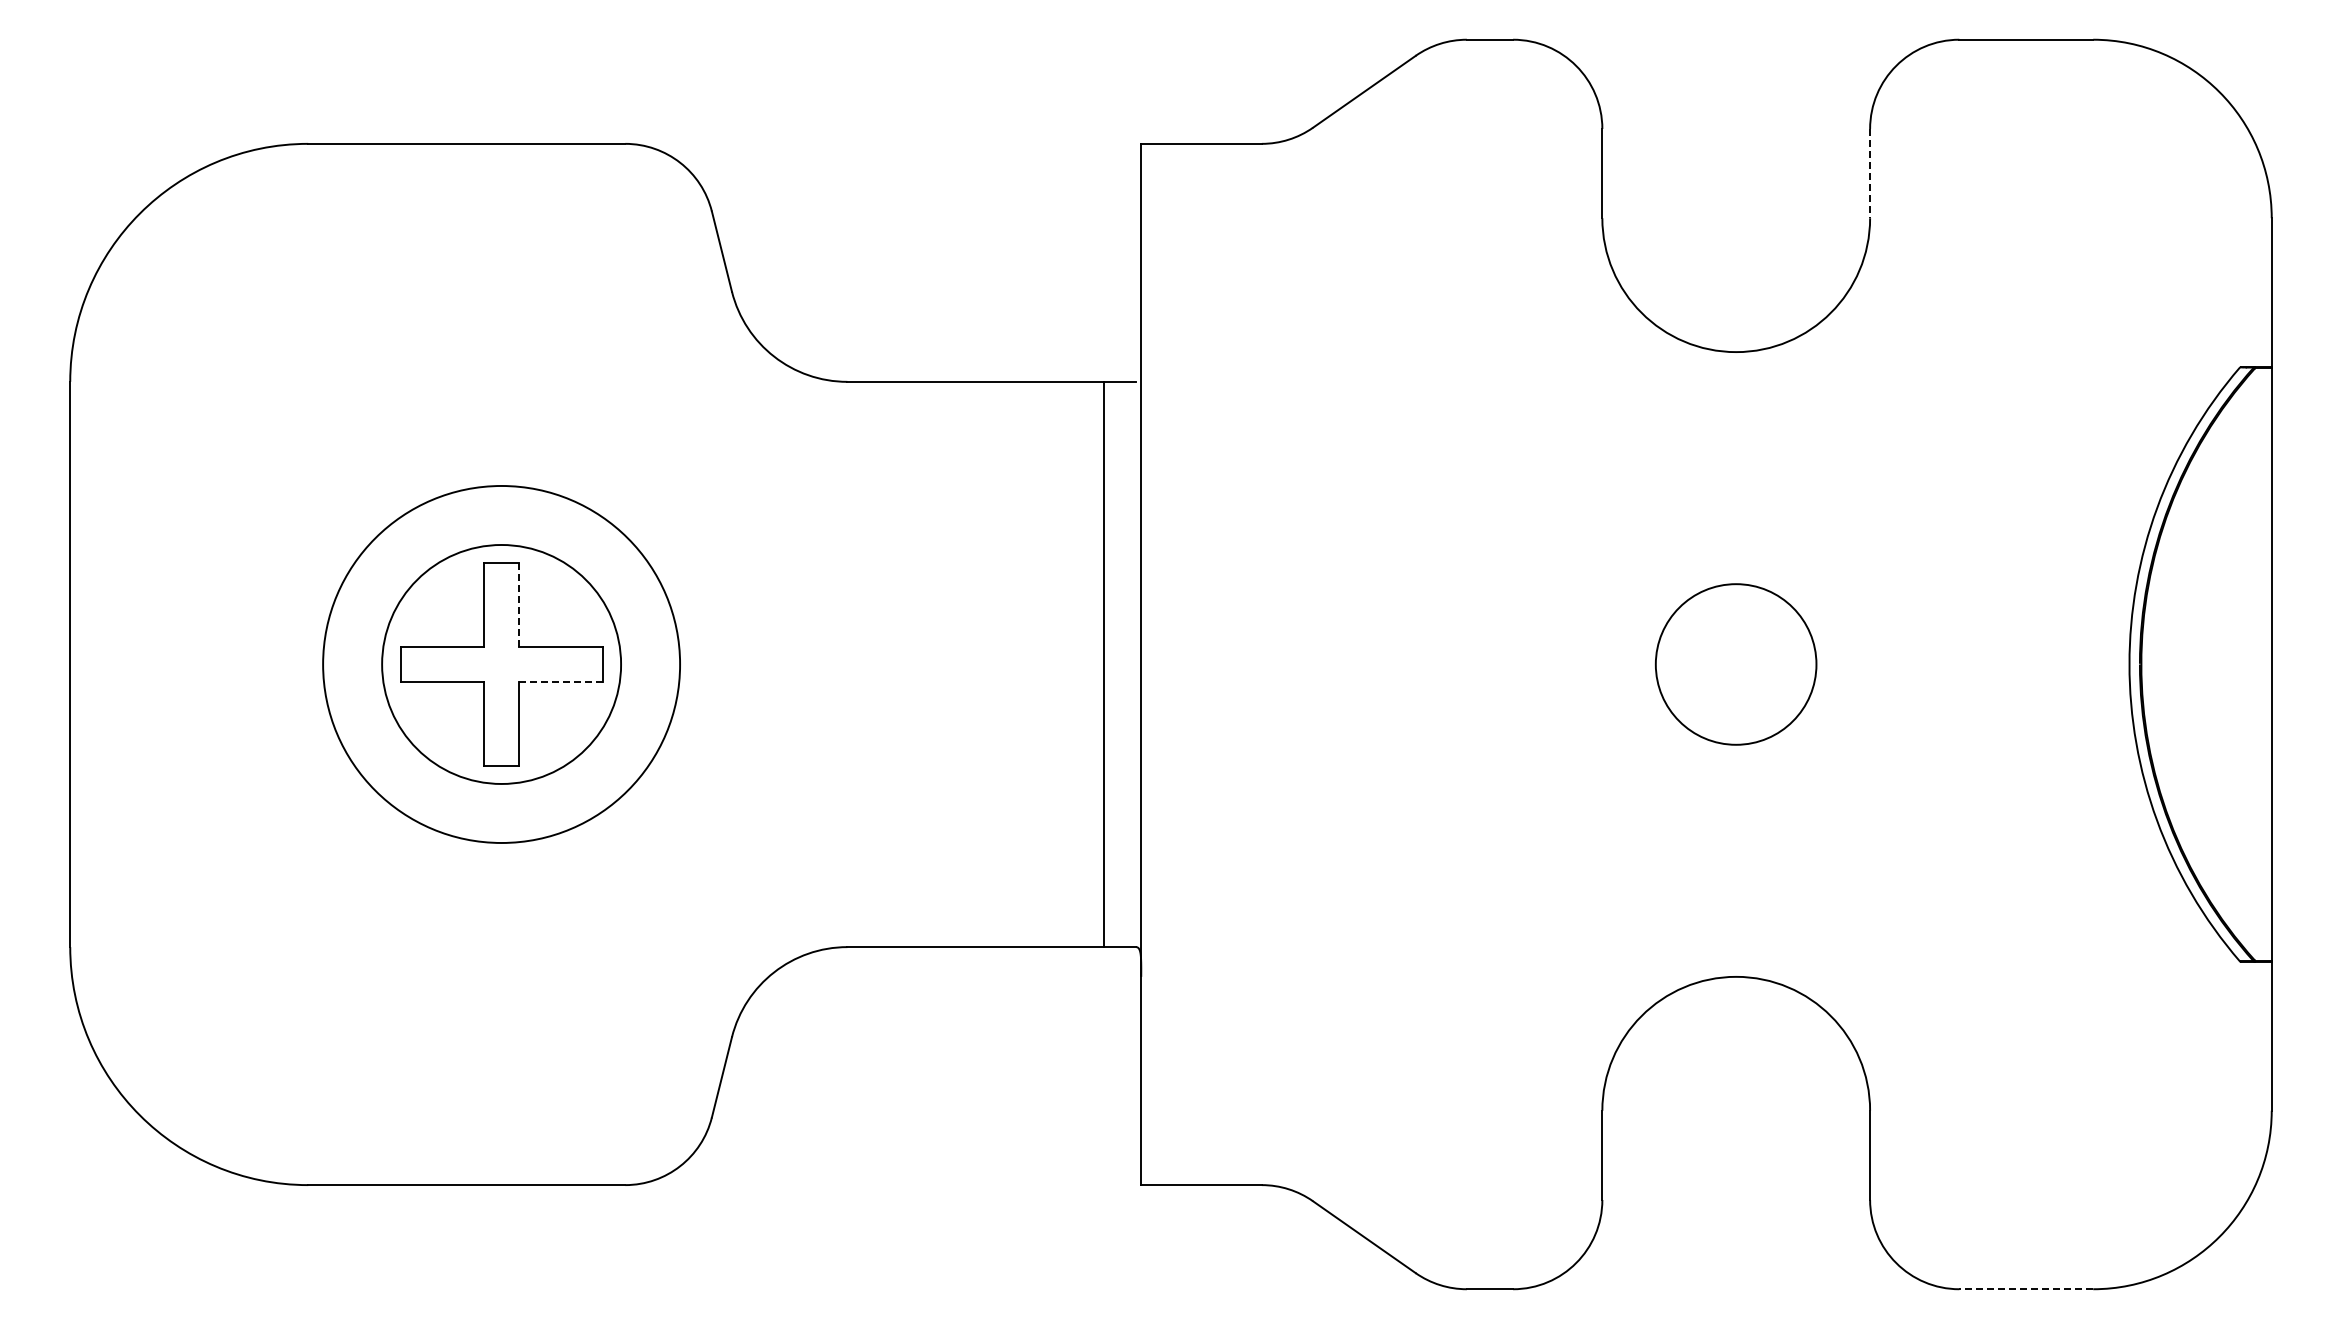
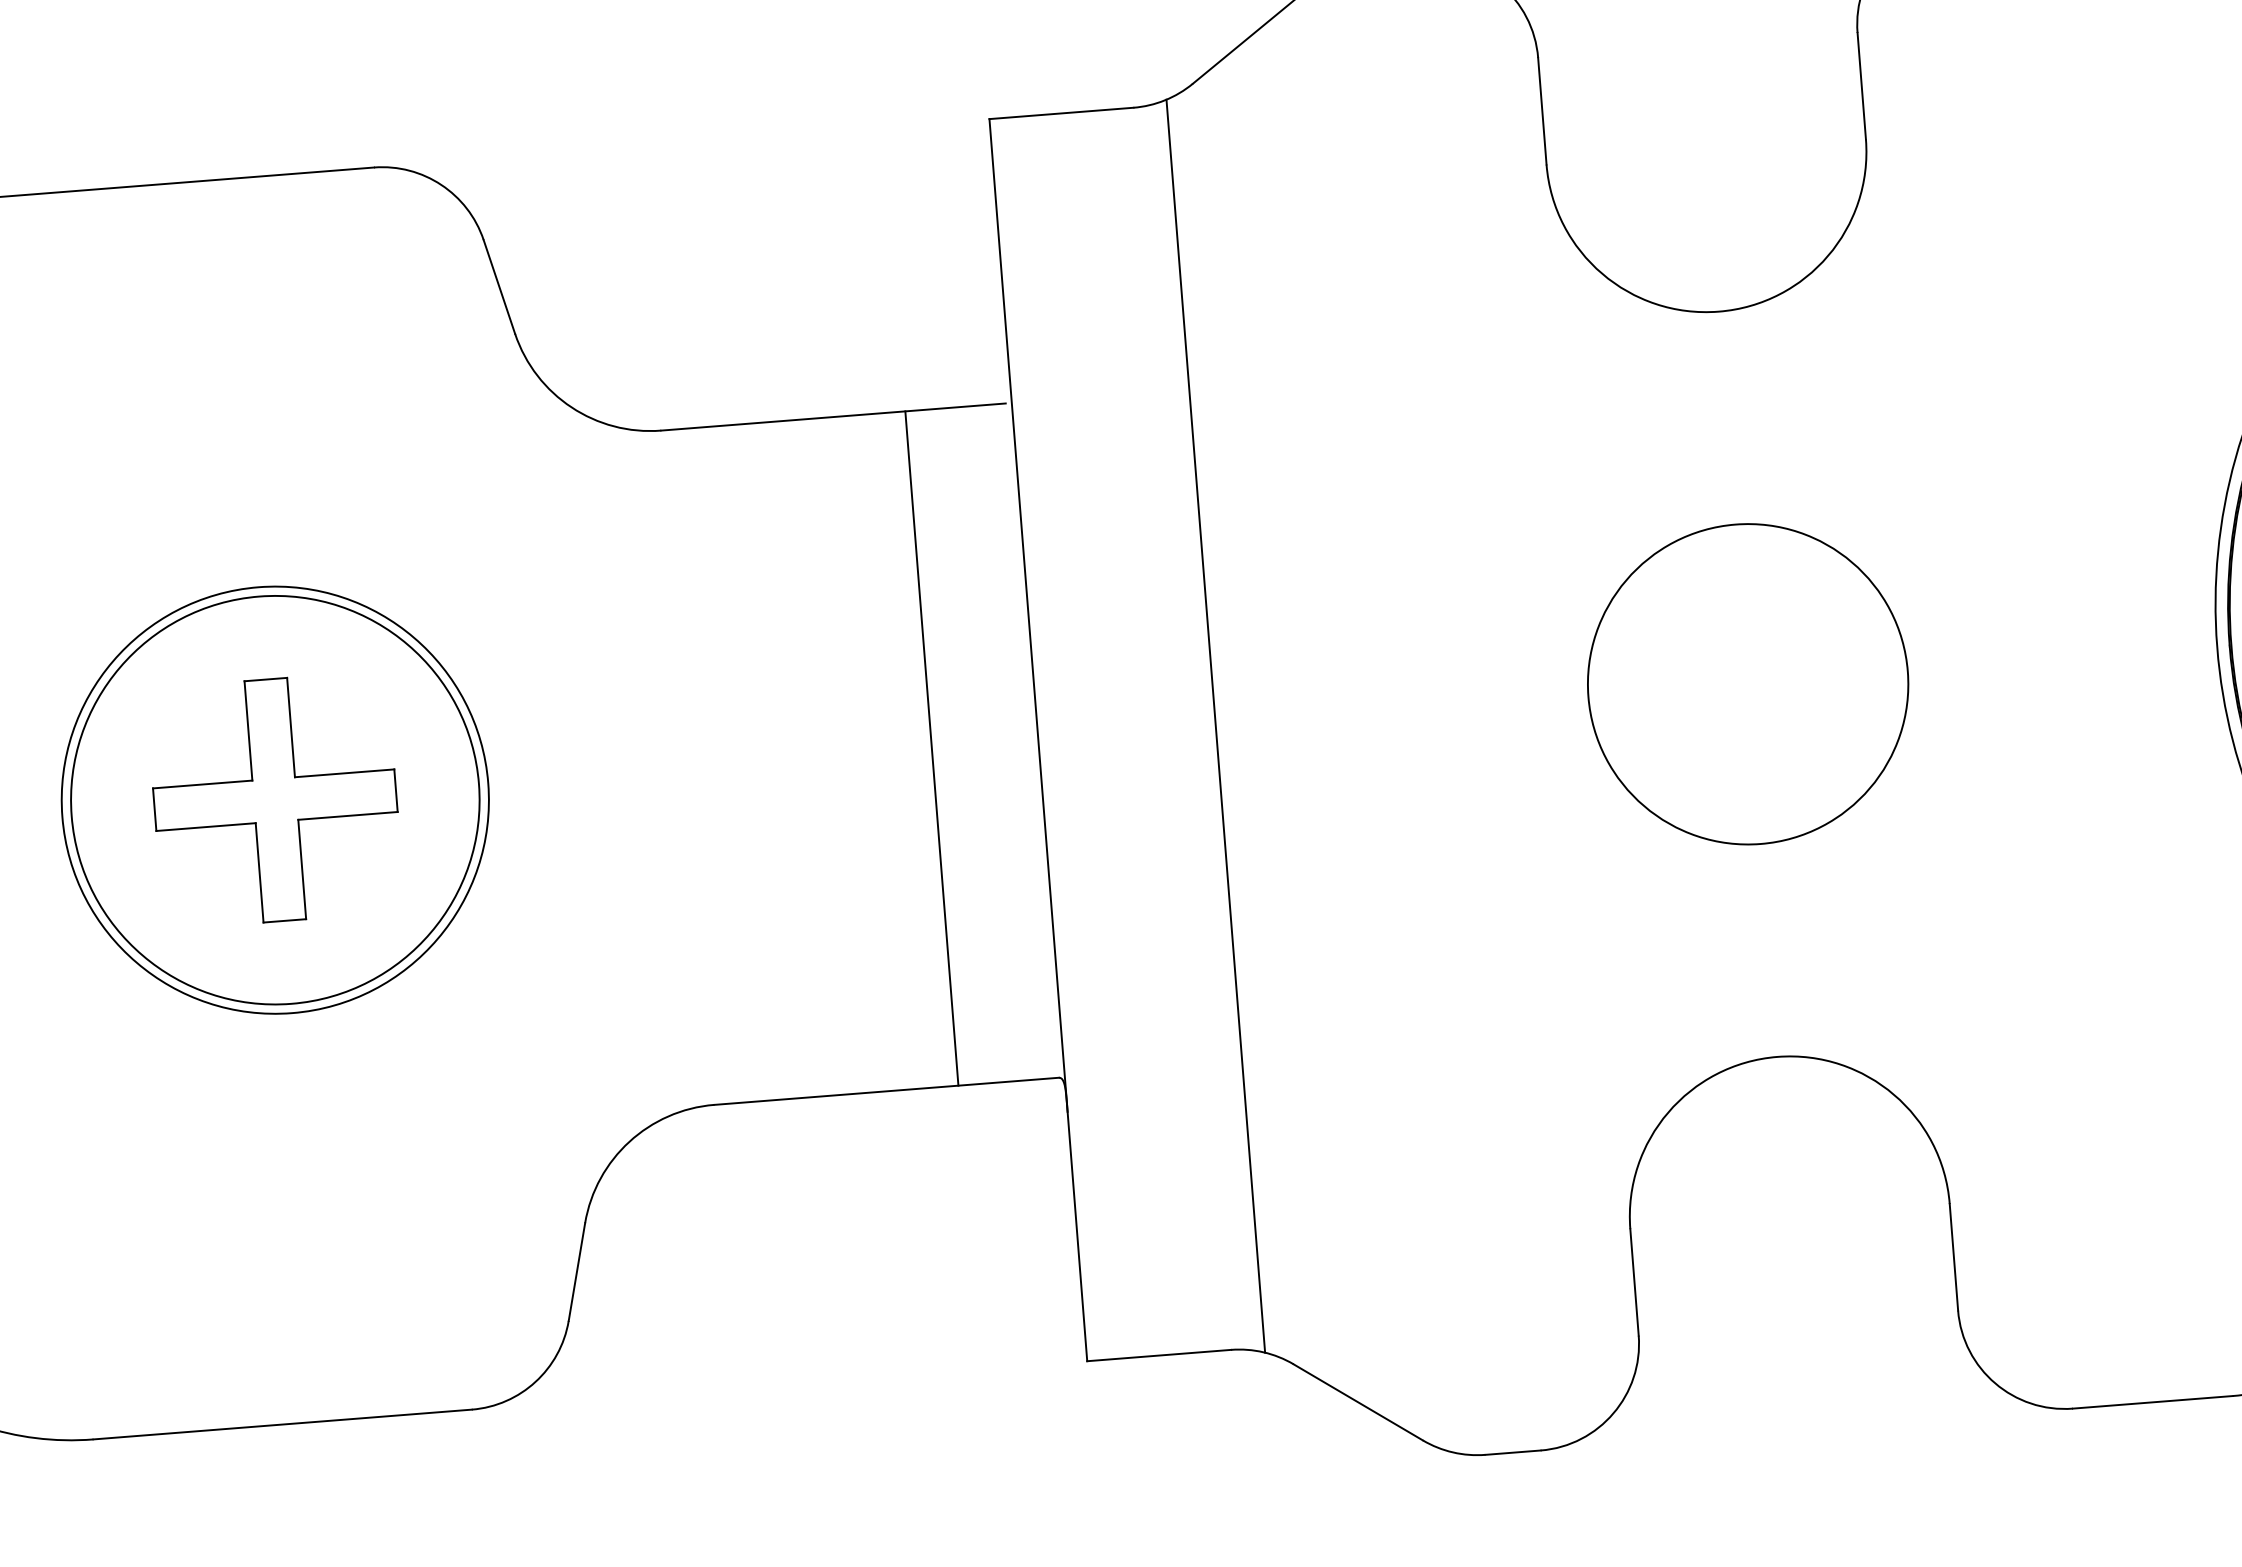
line: (1870, 173) -> (1862, 85), dashed -> solid
line: (519, 605) -> (291, 728), dashed -> solid
circle: (501, 664) -> (275, 800), size x1.43
line: (1103, 664) -> (931, 748), moved
line: (1289, 664) -> (1215, 726), added
circle: (1735, 664) -> (1747, 684), size x1.67
line: (561, 682) -> (348, 816), dashed -> solid
line: (2026, 1289) -> (2153, 1402), dashed -> solid

